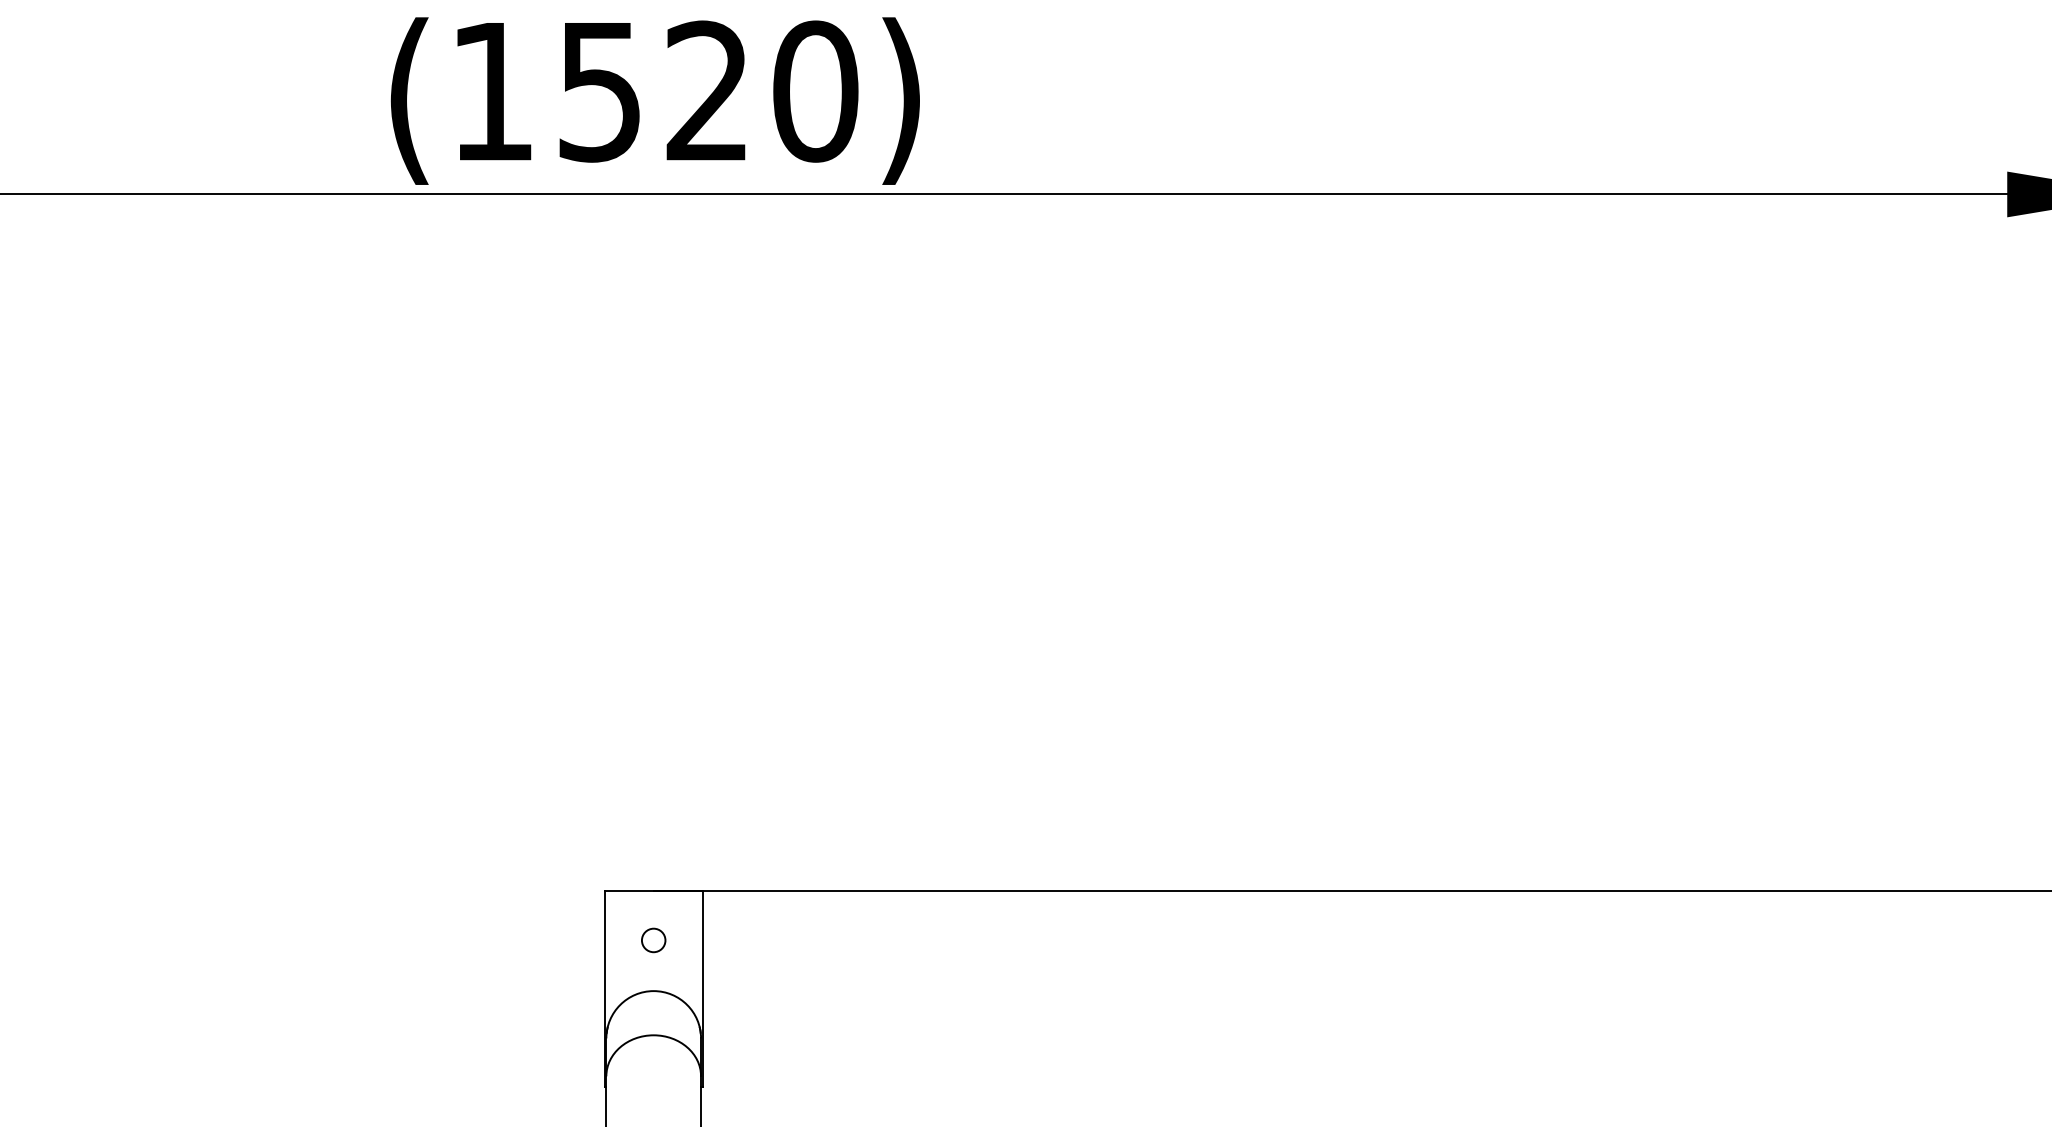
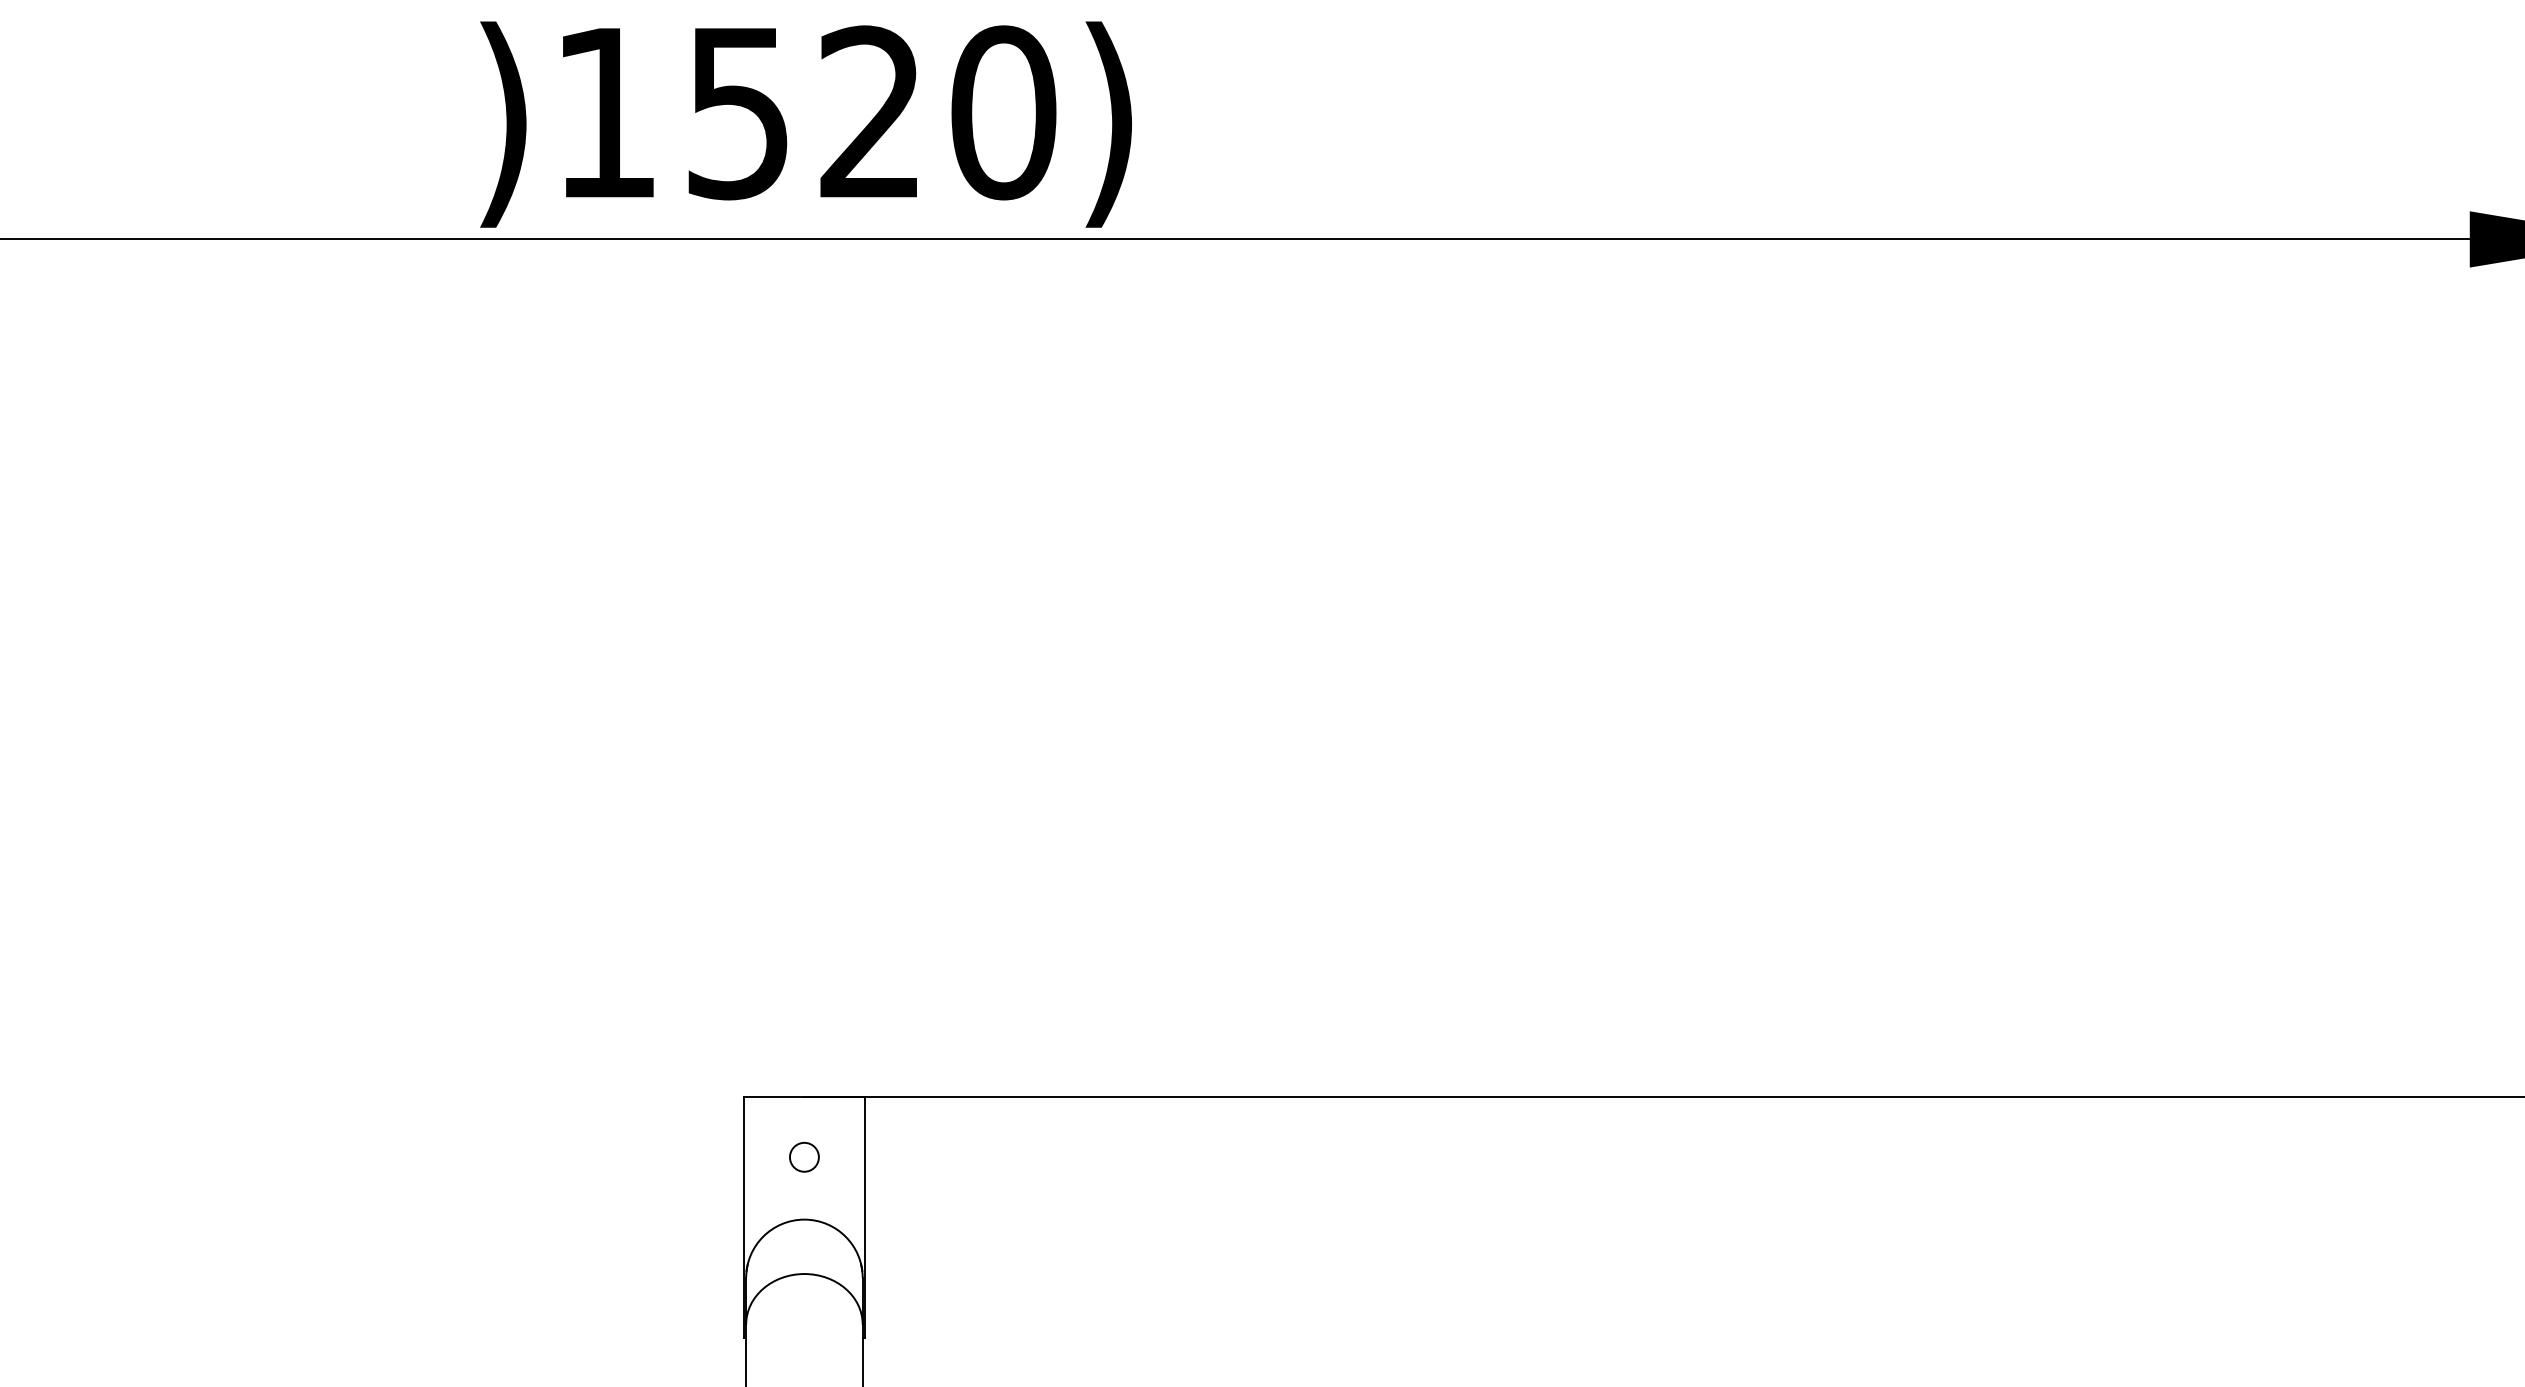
text: (409, 100) -> (503, 123), ( -> )

